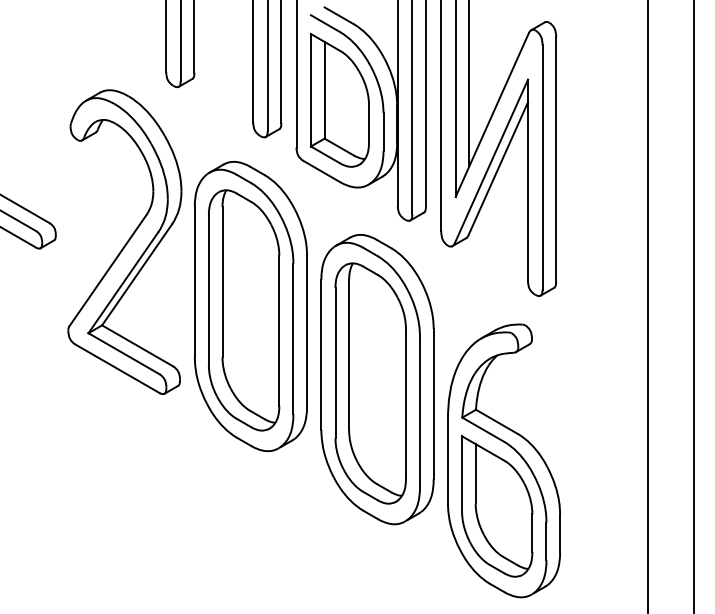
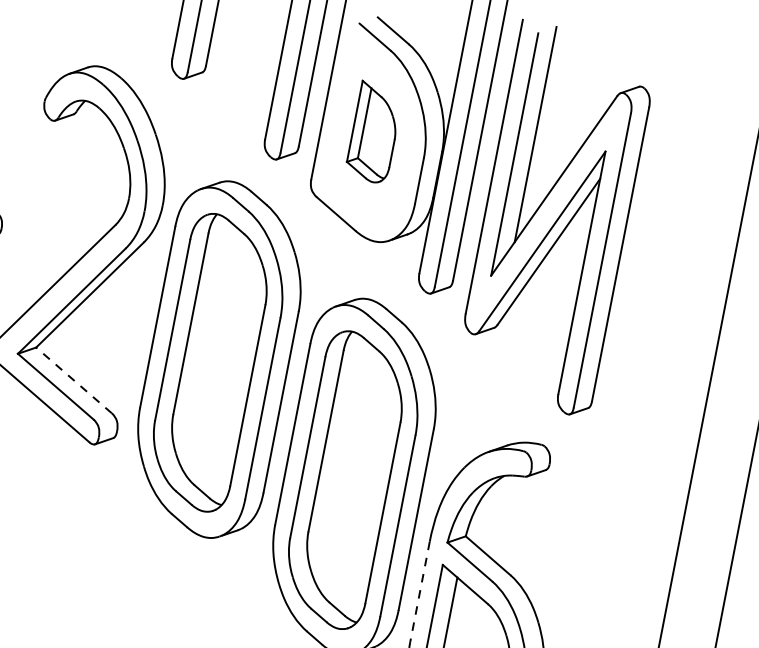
part: (339, 100) -> (373, 132), size x0.6
line: (137, 345) -> (73, 380), solid -> dashed
line: (447, 461) -> (419, 591), solid -> dashed

